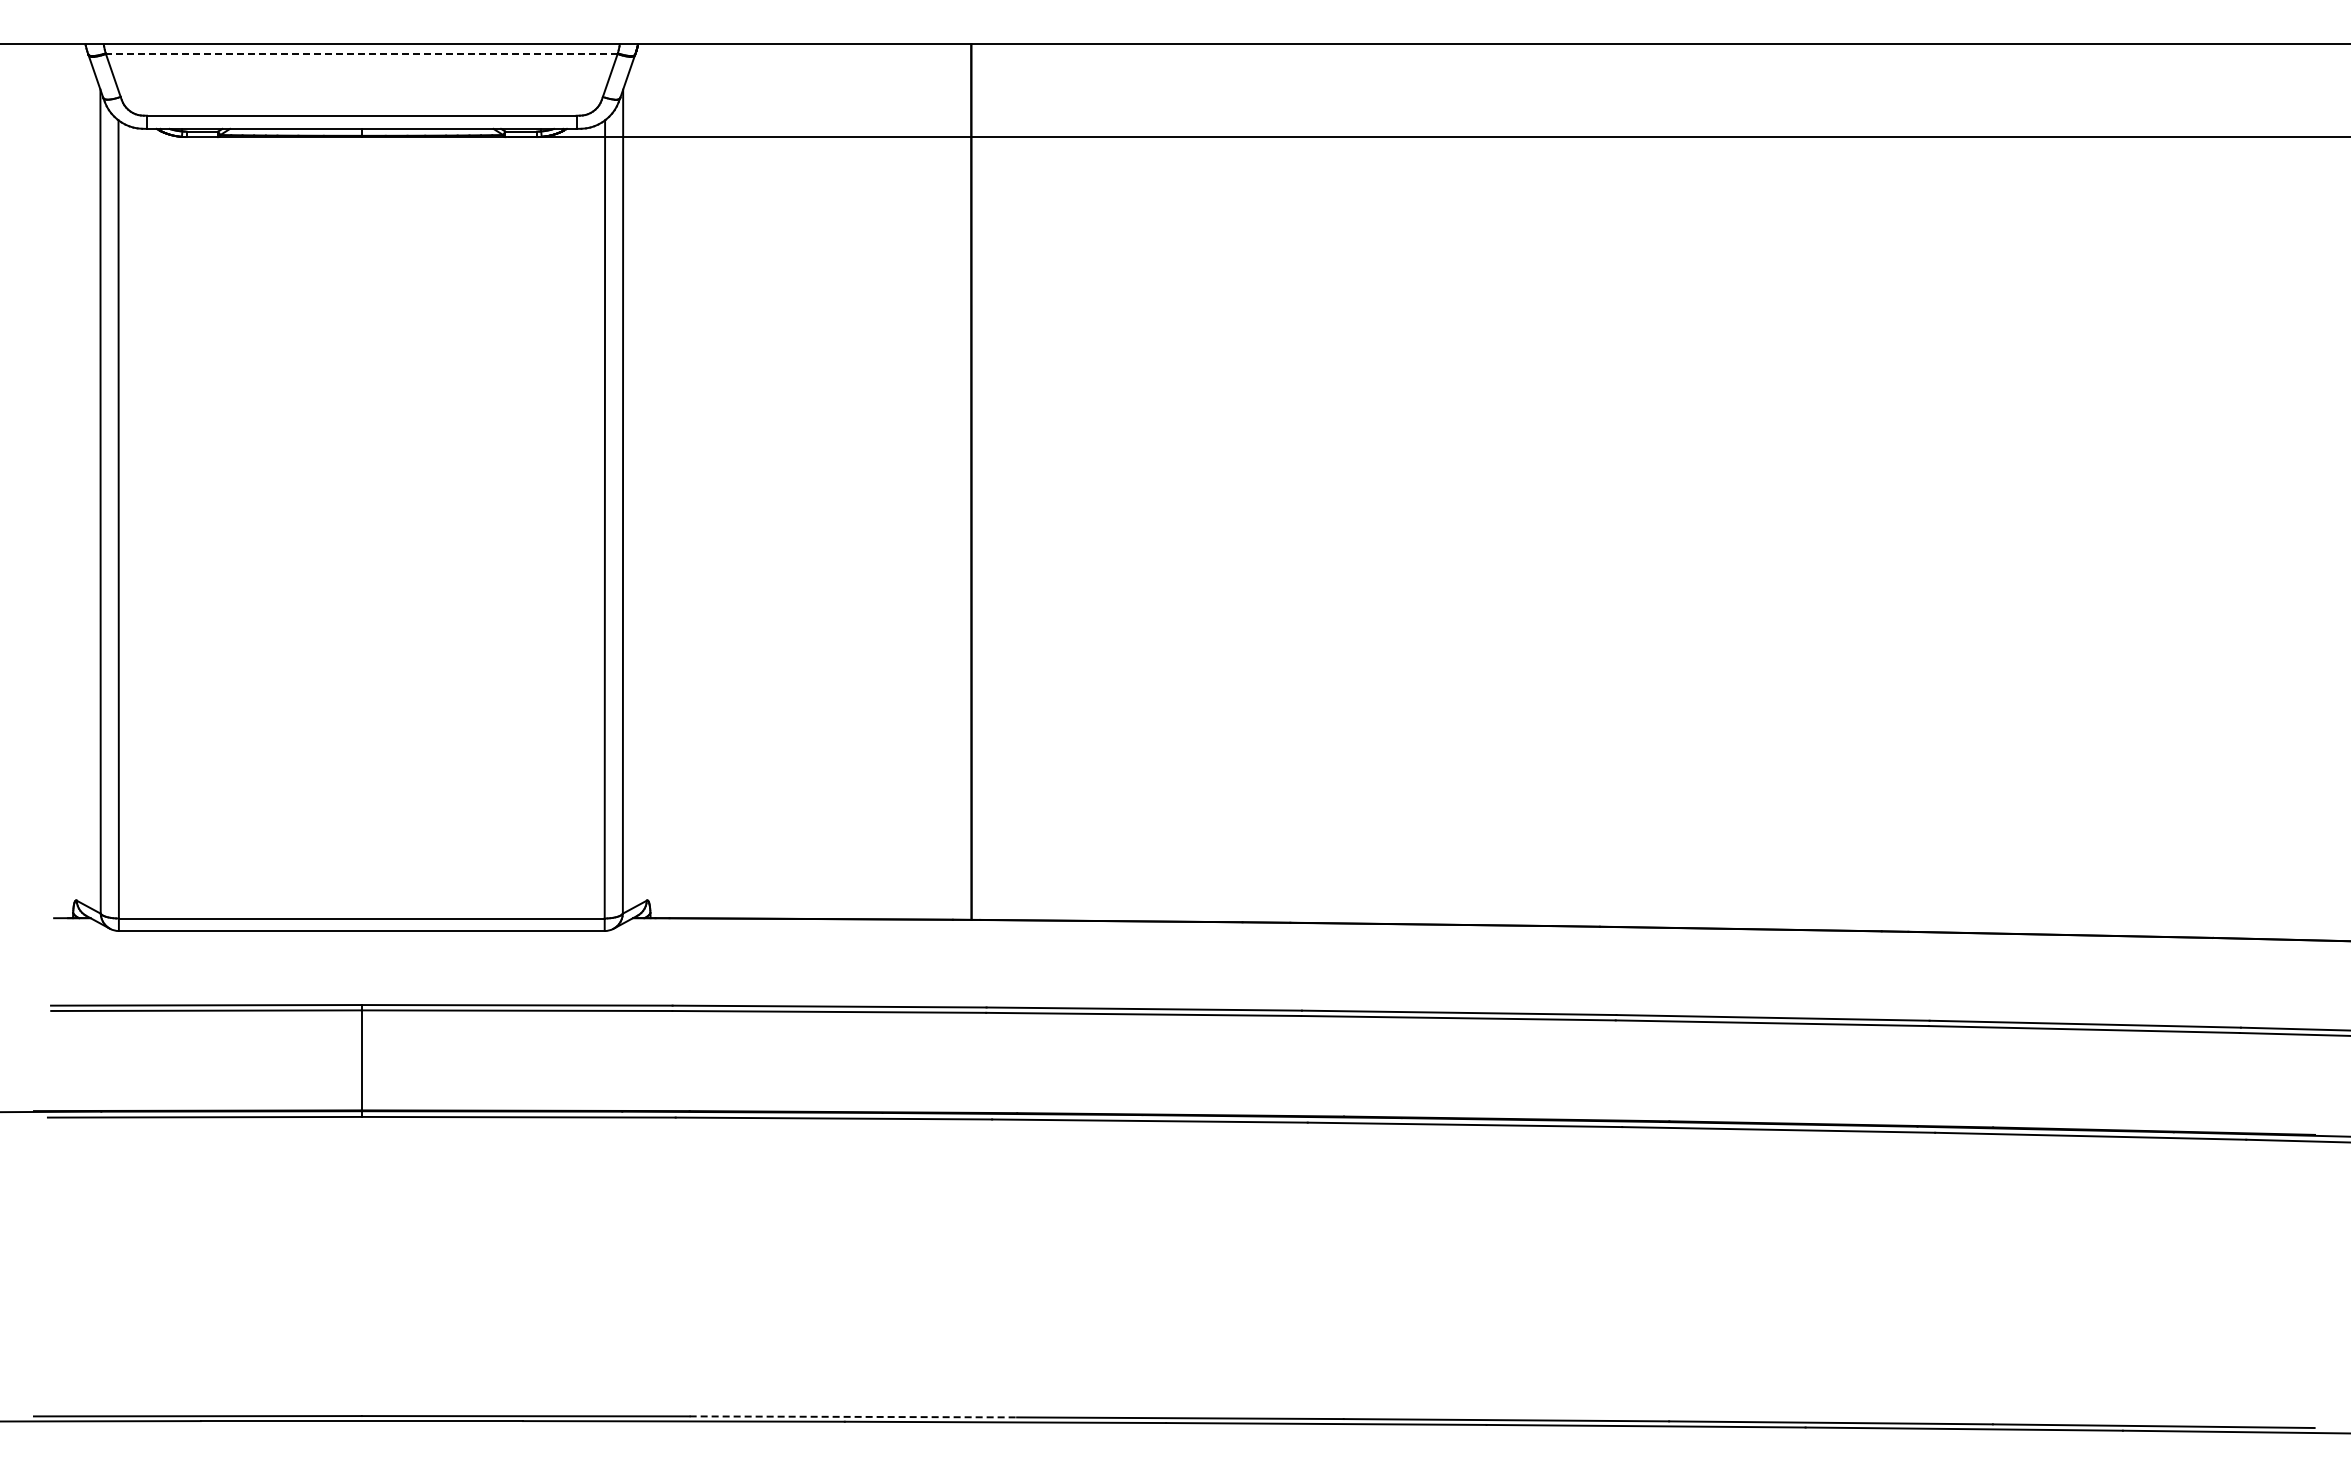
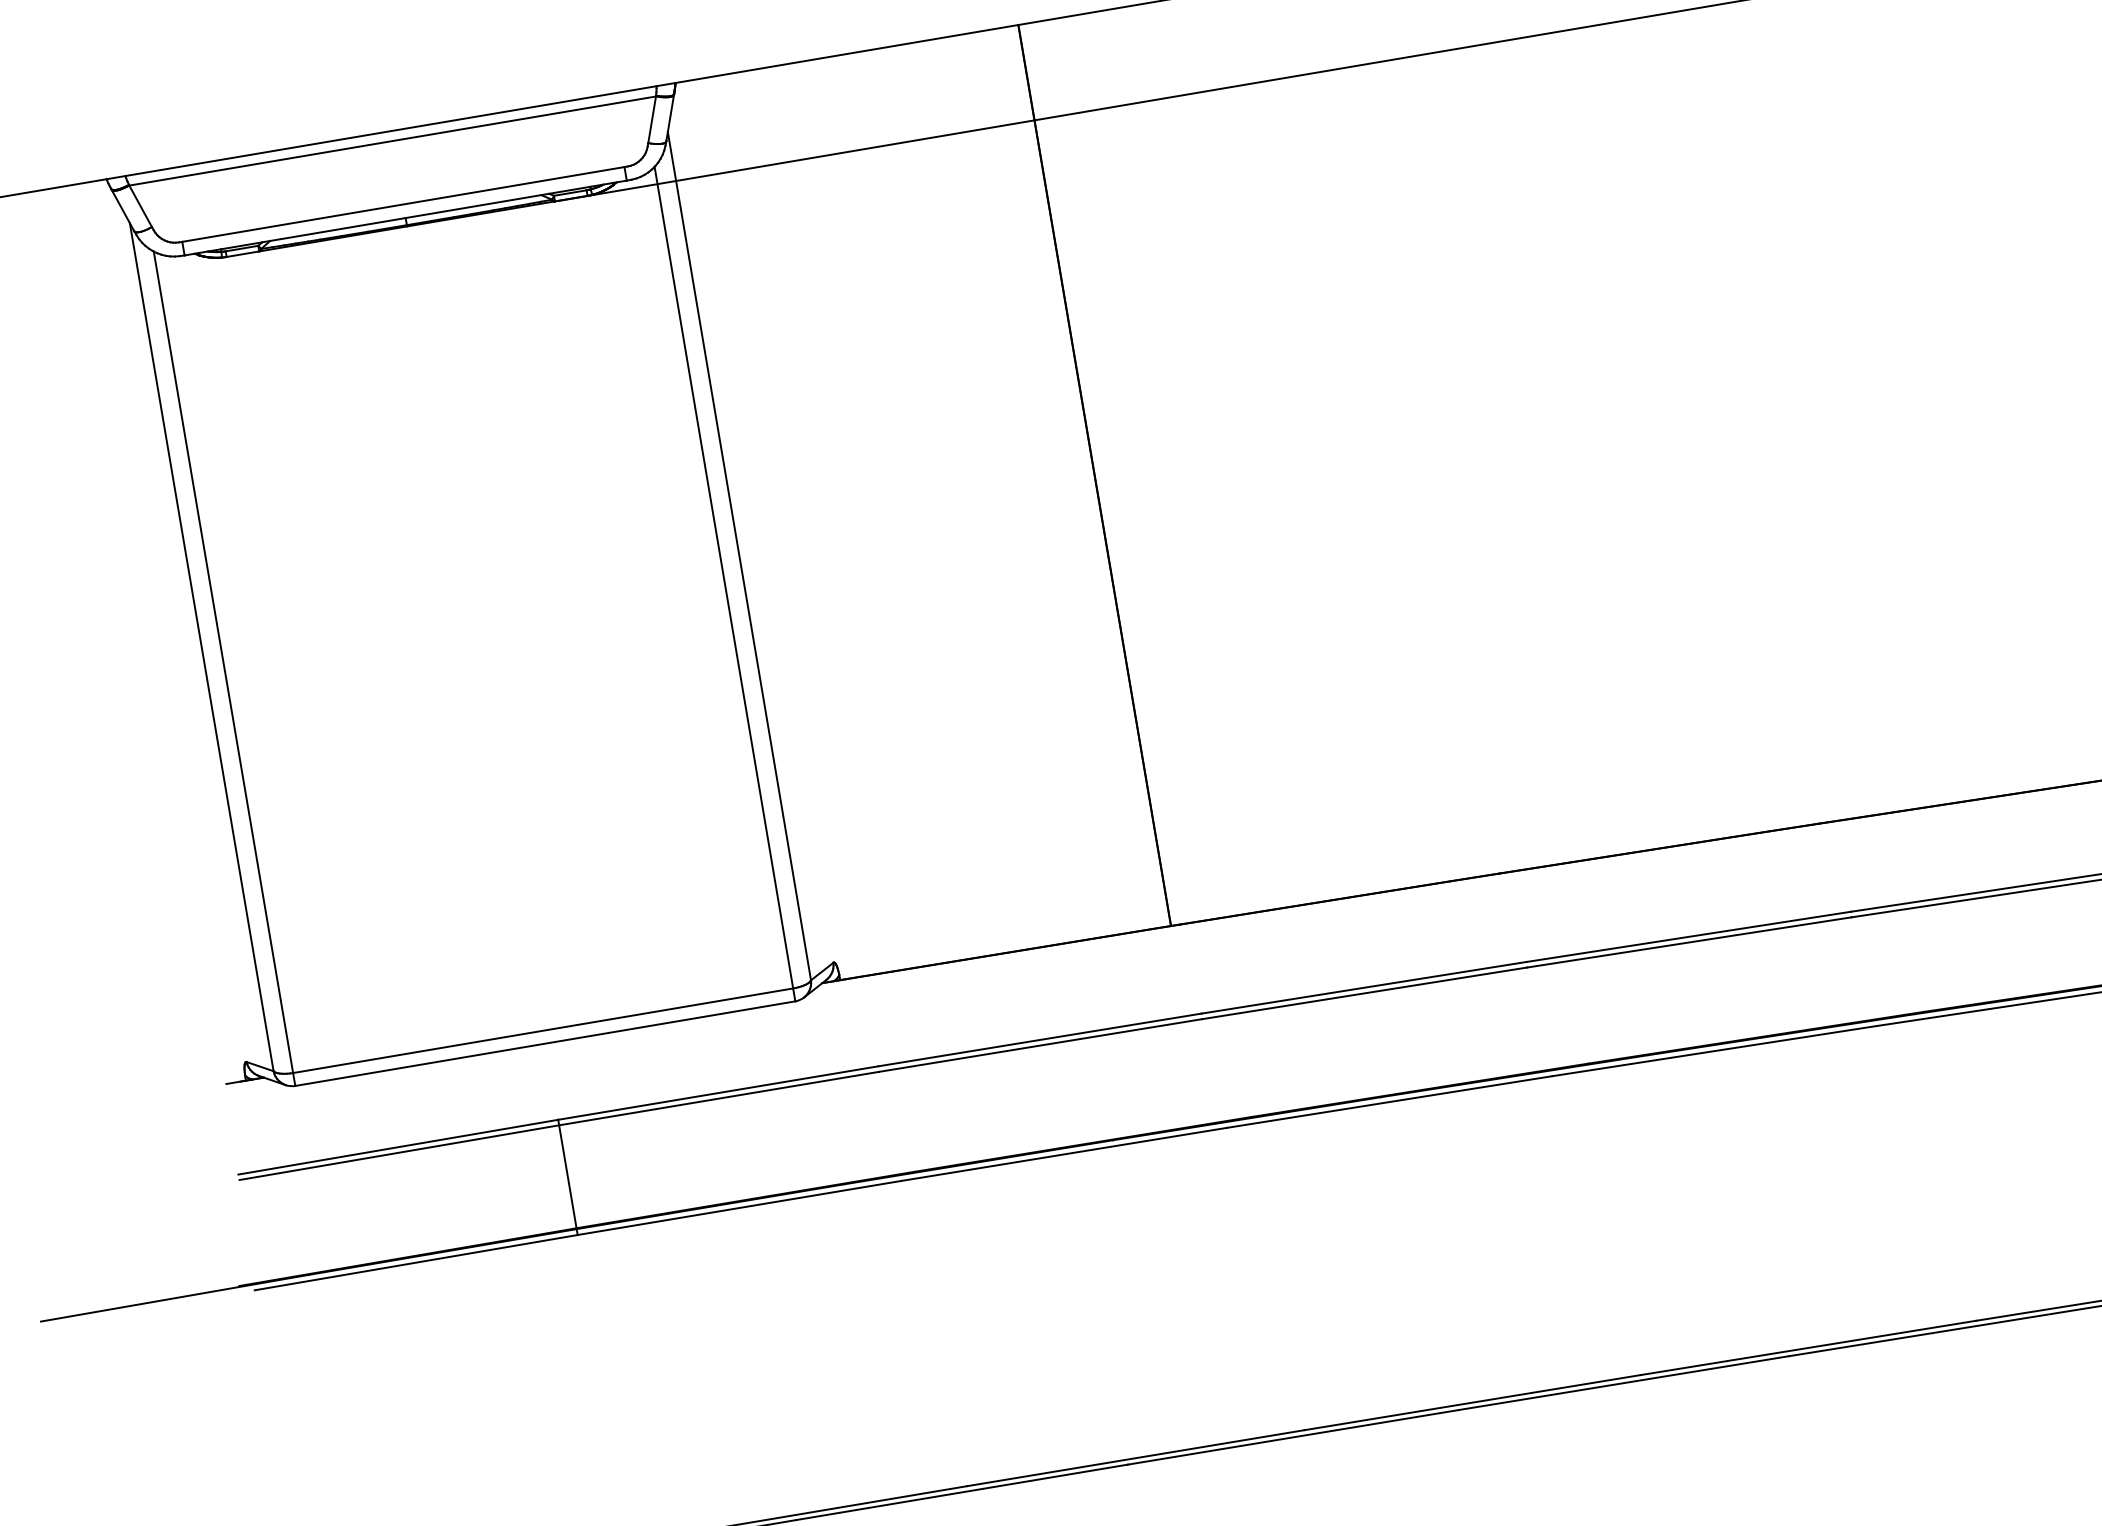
line: (361, 54) -> (392, 141), dashed -> solid
line: (853, 1416) -> (1135, 1457), dashed -> solid

